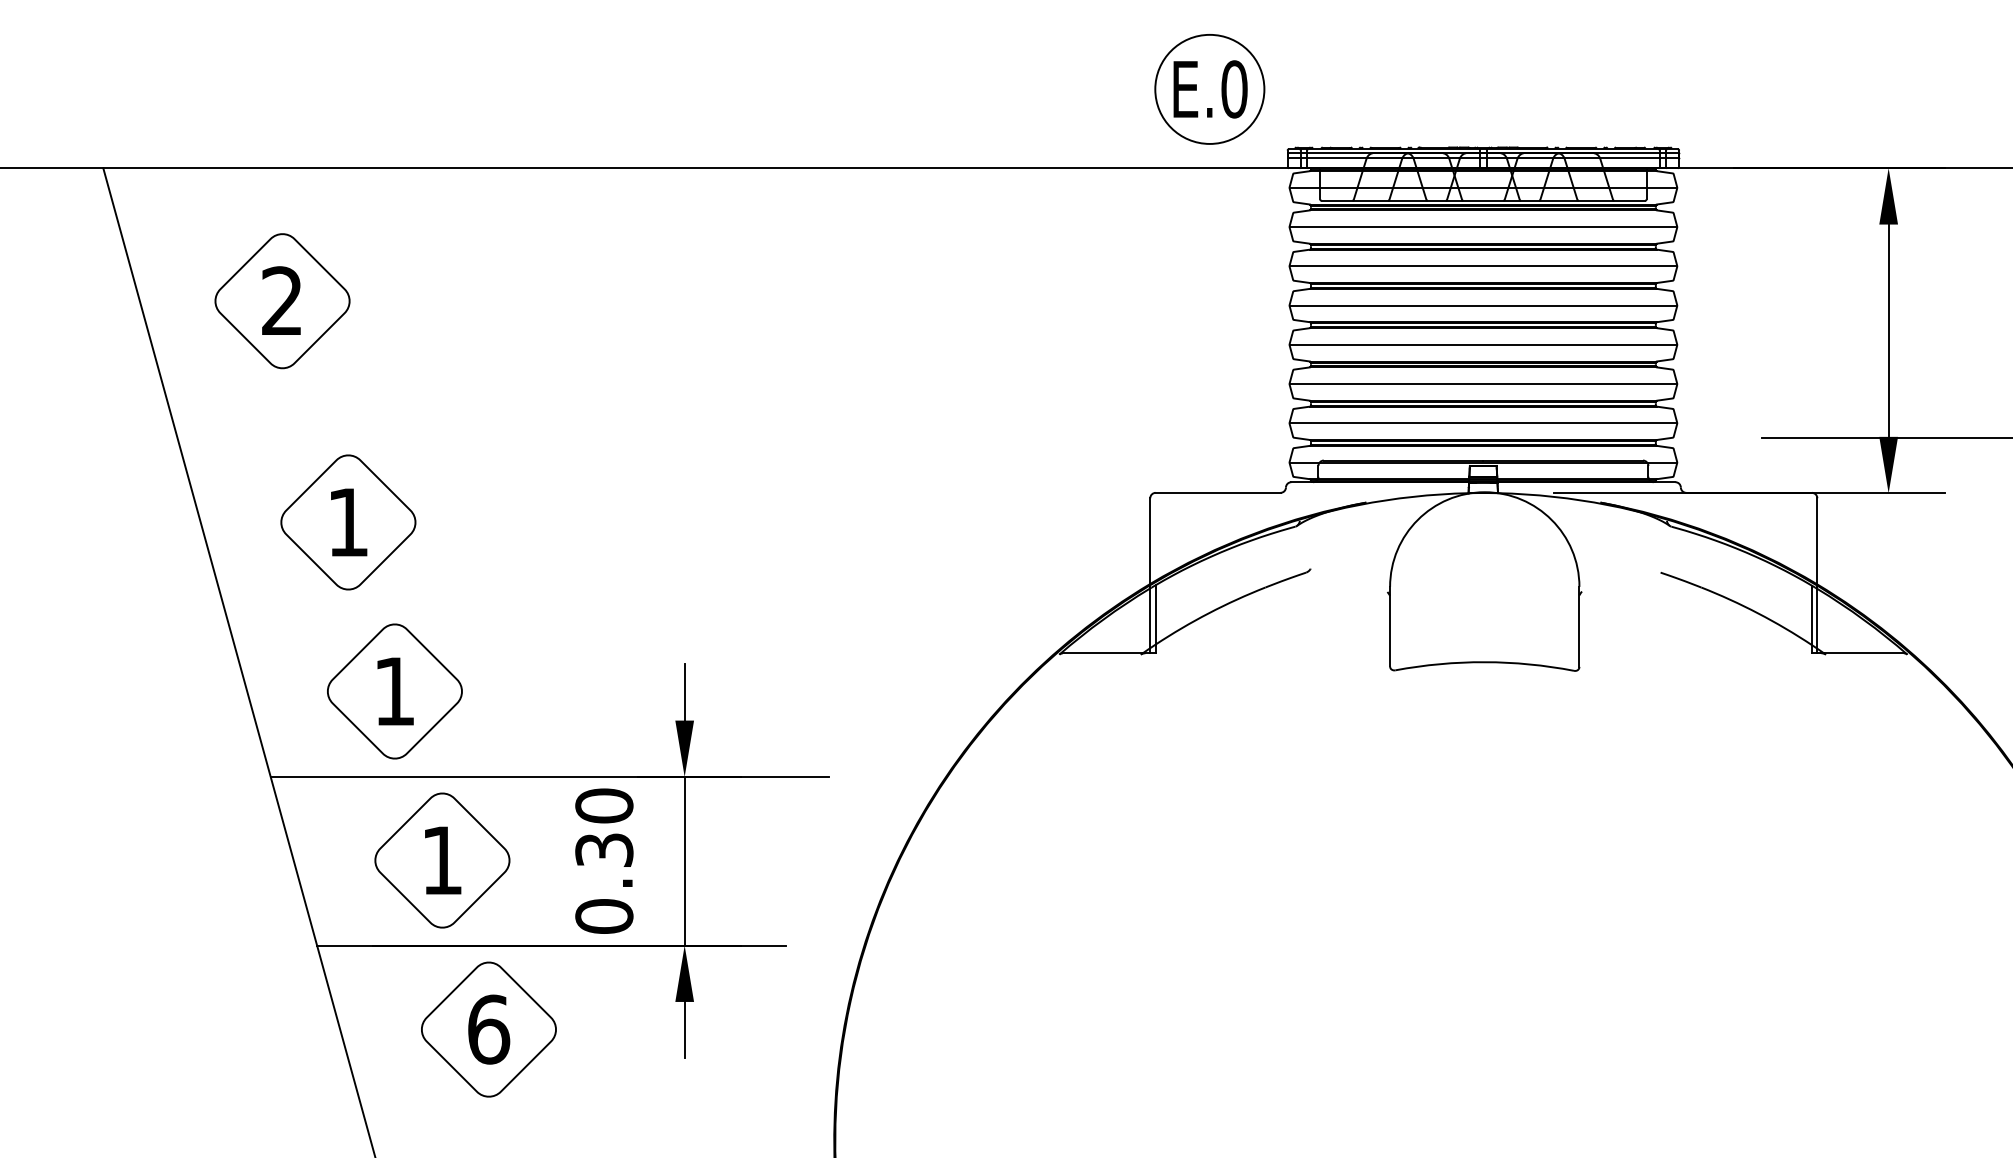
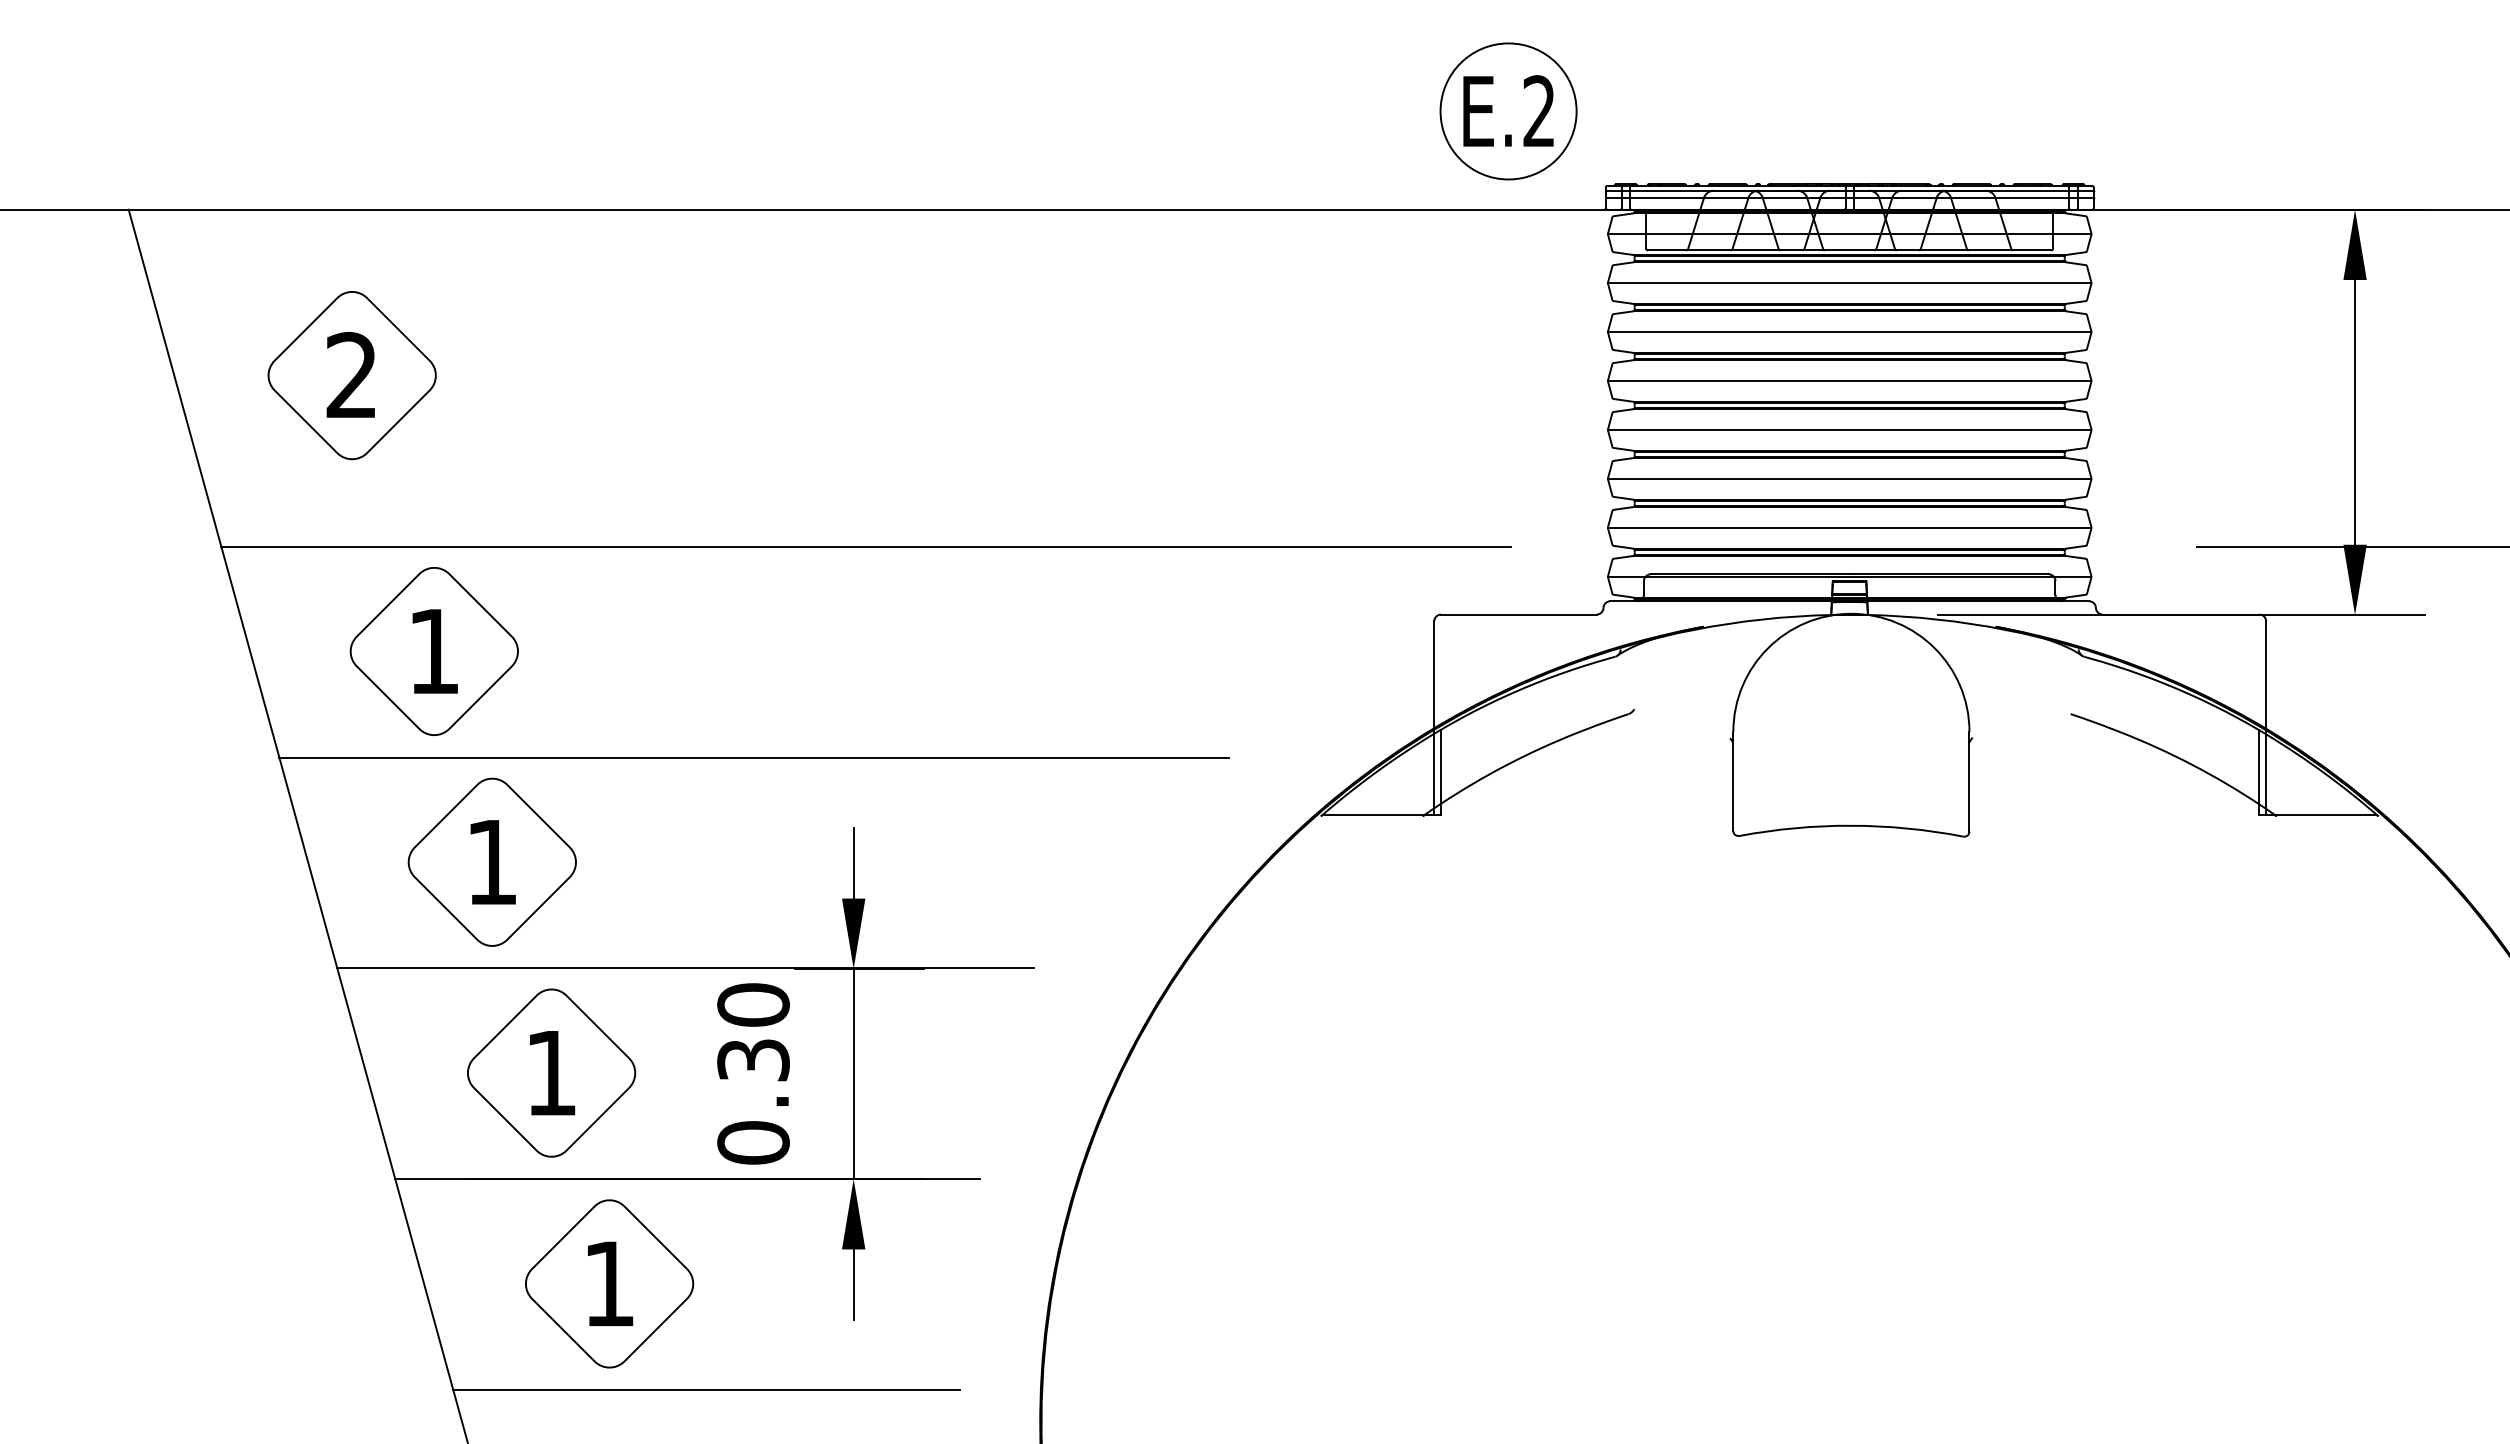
text: (1234, 89) -> (1539, 111), E.0 -> E.2
line: (694, 438) -> (865, 546), added
line: (605, 607) -> (754, 757), added
text: (488, 1029) -> (609, 1283), 6 -> 1
line: (566, 1115) -> (706, 1390), added

